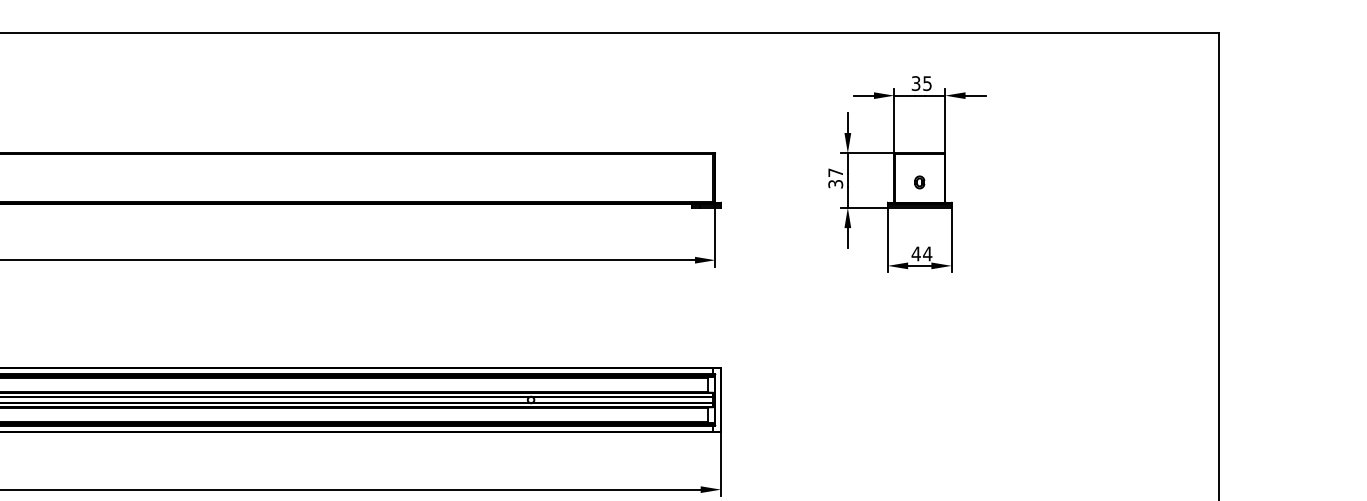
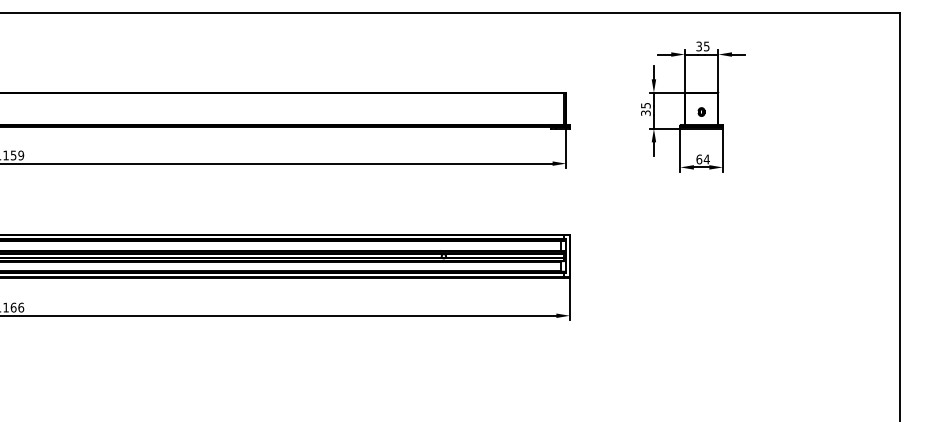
text: (835, 172) -> (645, 105), 37 -> 35
text: (916, 253) -> (699, 159), 44 -> 64

